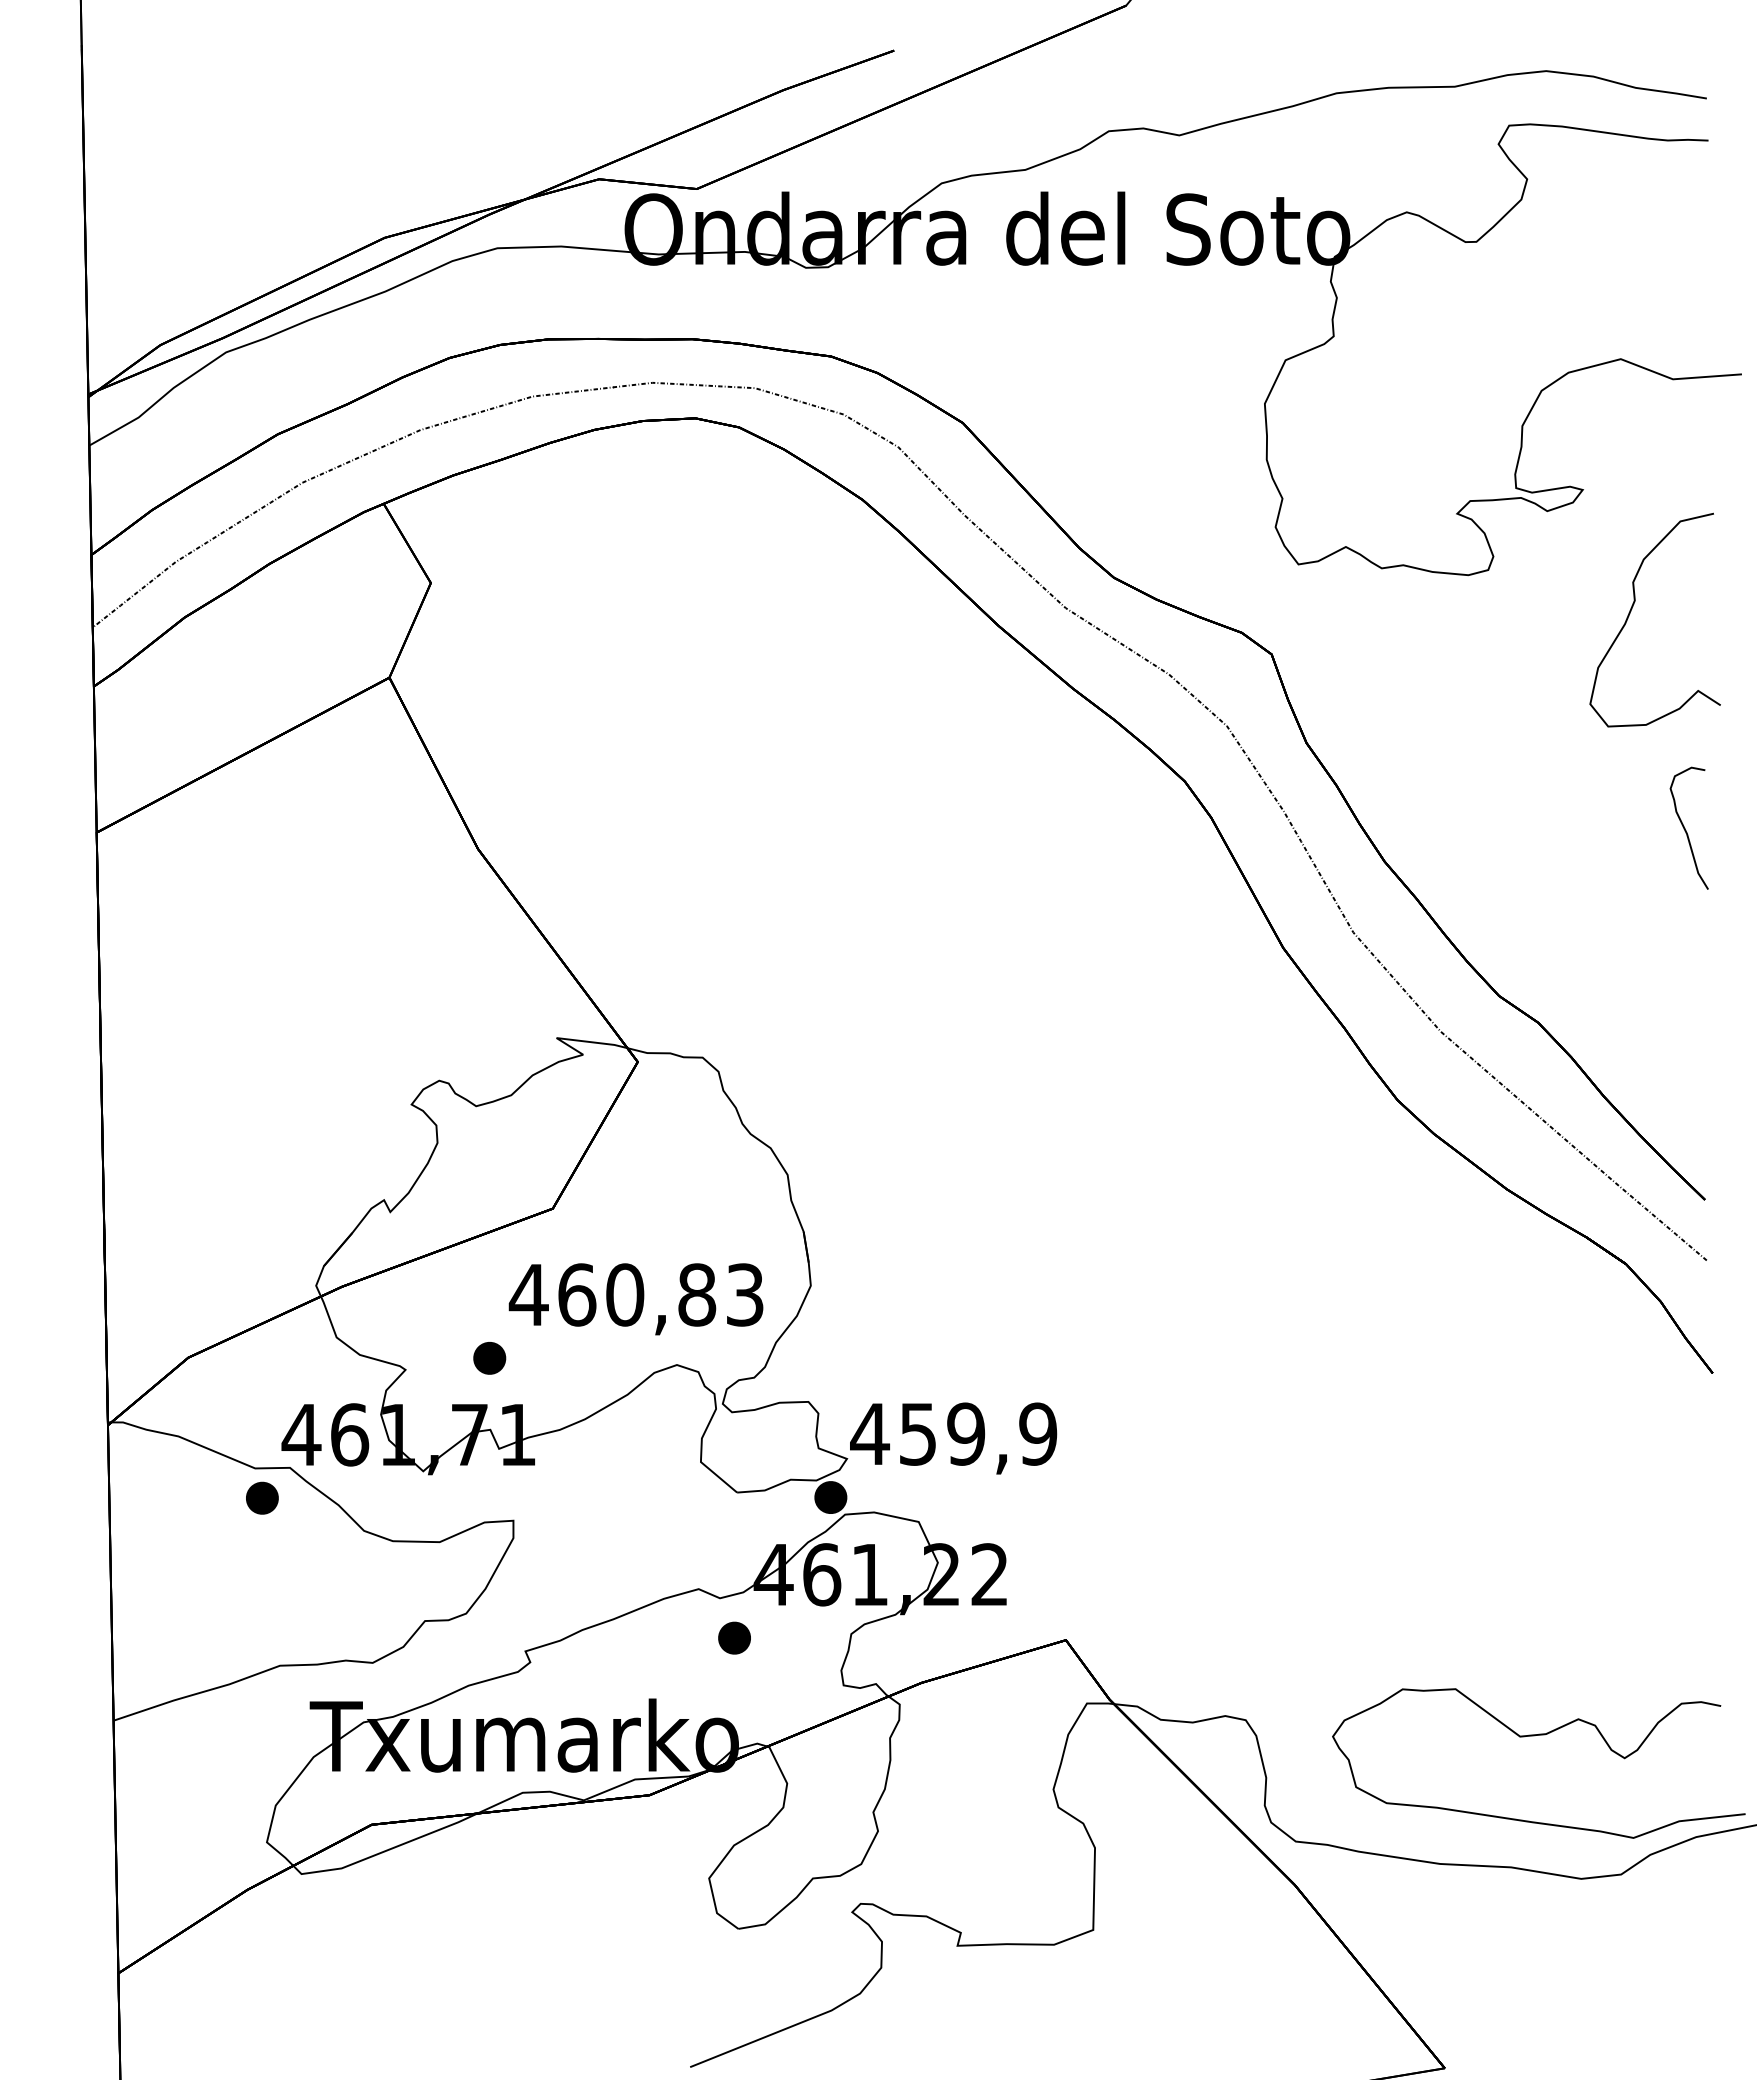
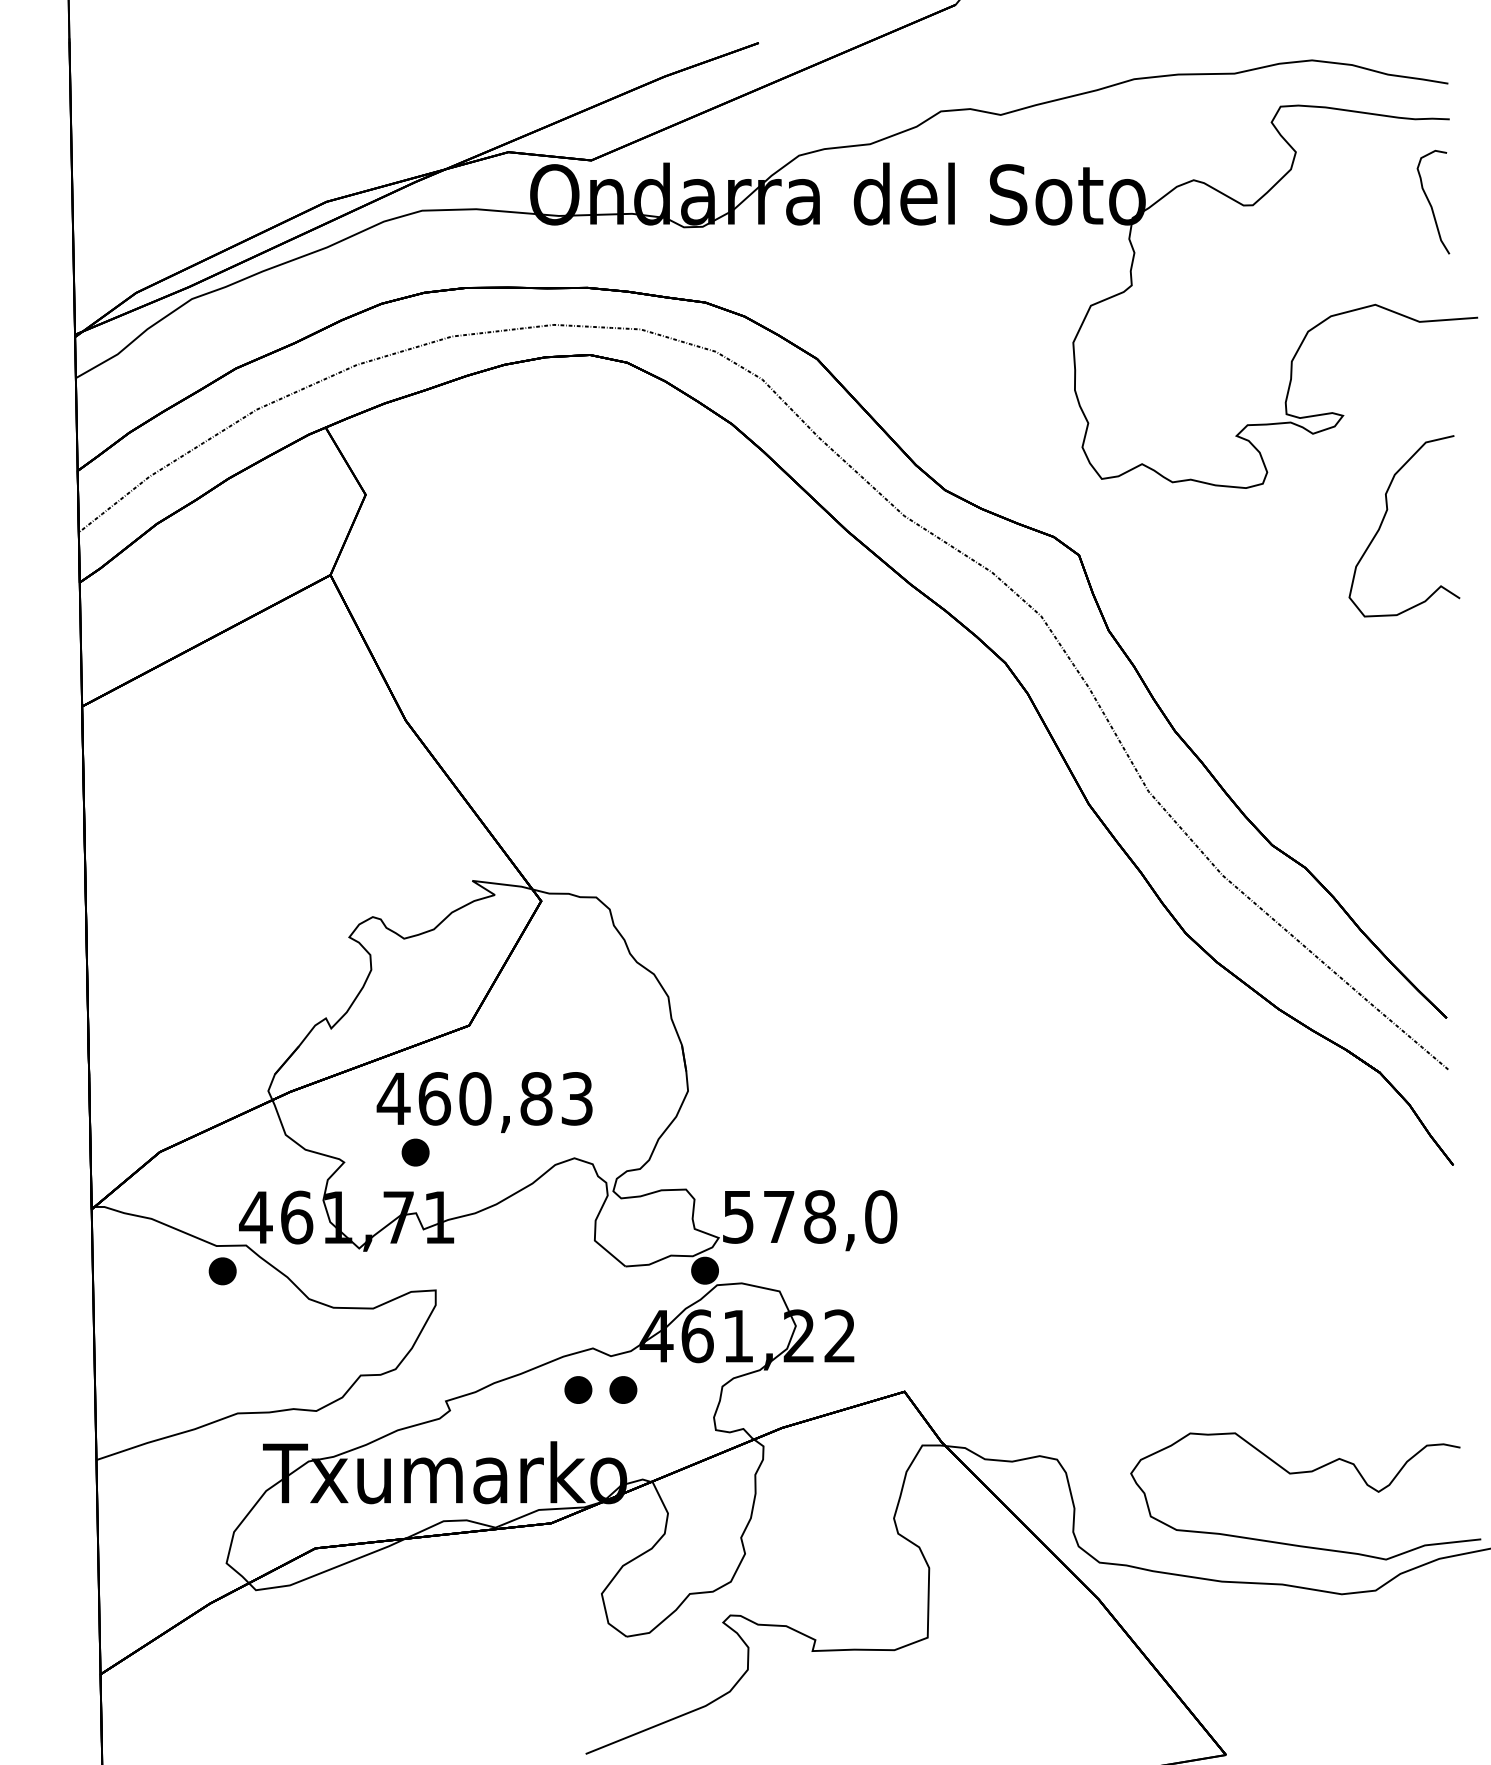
curve: (1685, 828) -> (1430, 202), moved
text: (635, 1299) -> (484, 1102), moved
text: (953, 1433) -> (809, 1216), 459,9 -> 578,0
part: (681, 1637) -> (578, 1389), added

